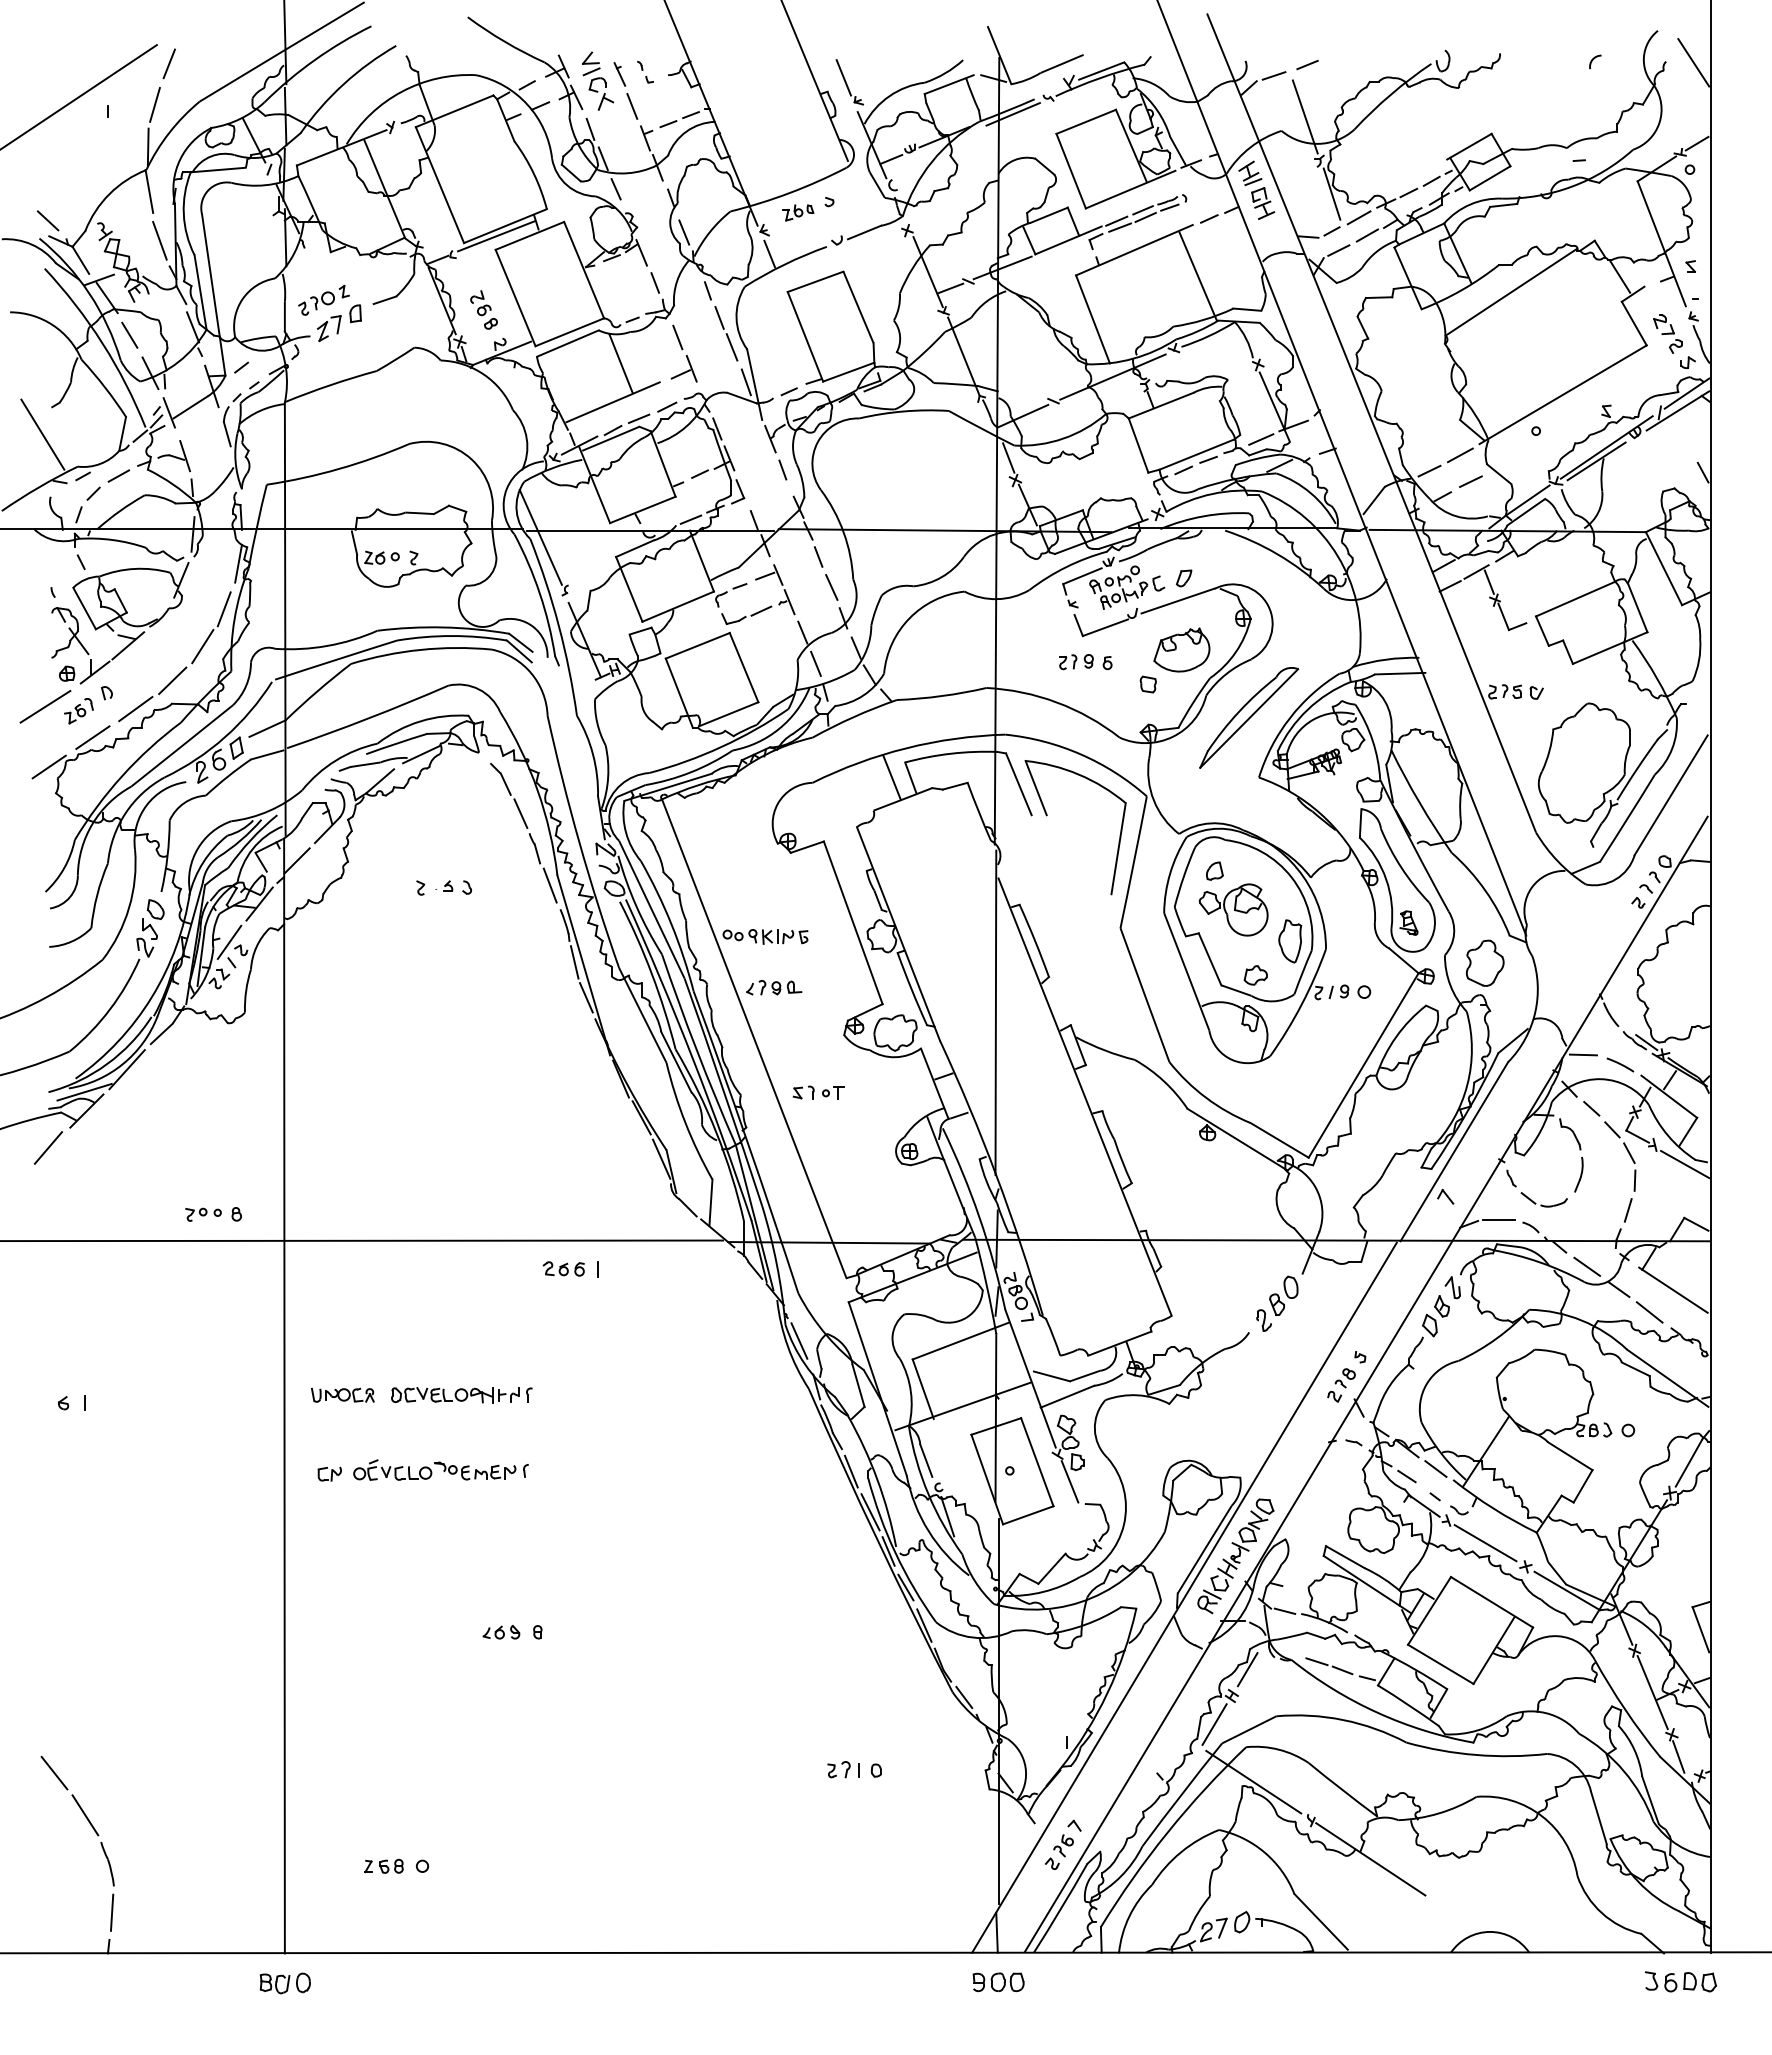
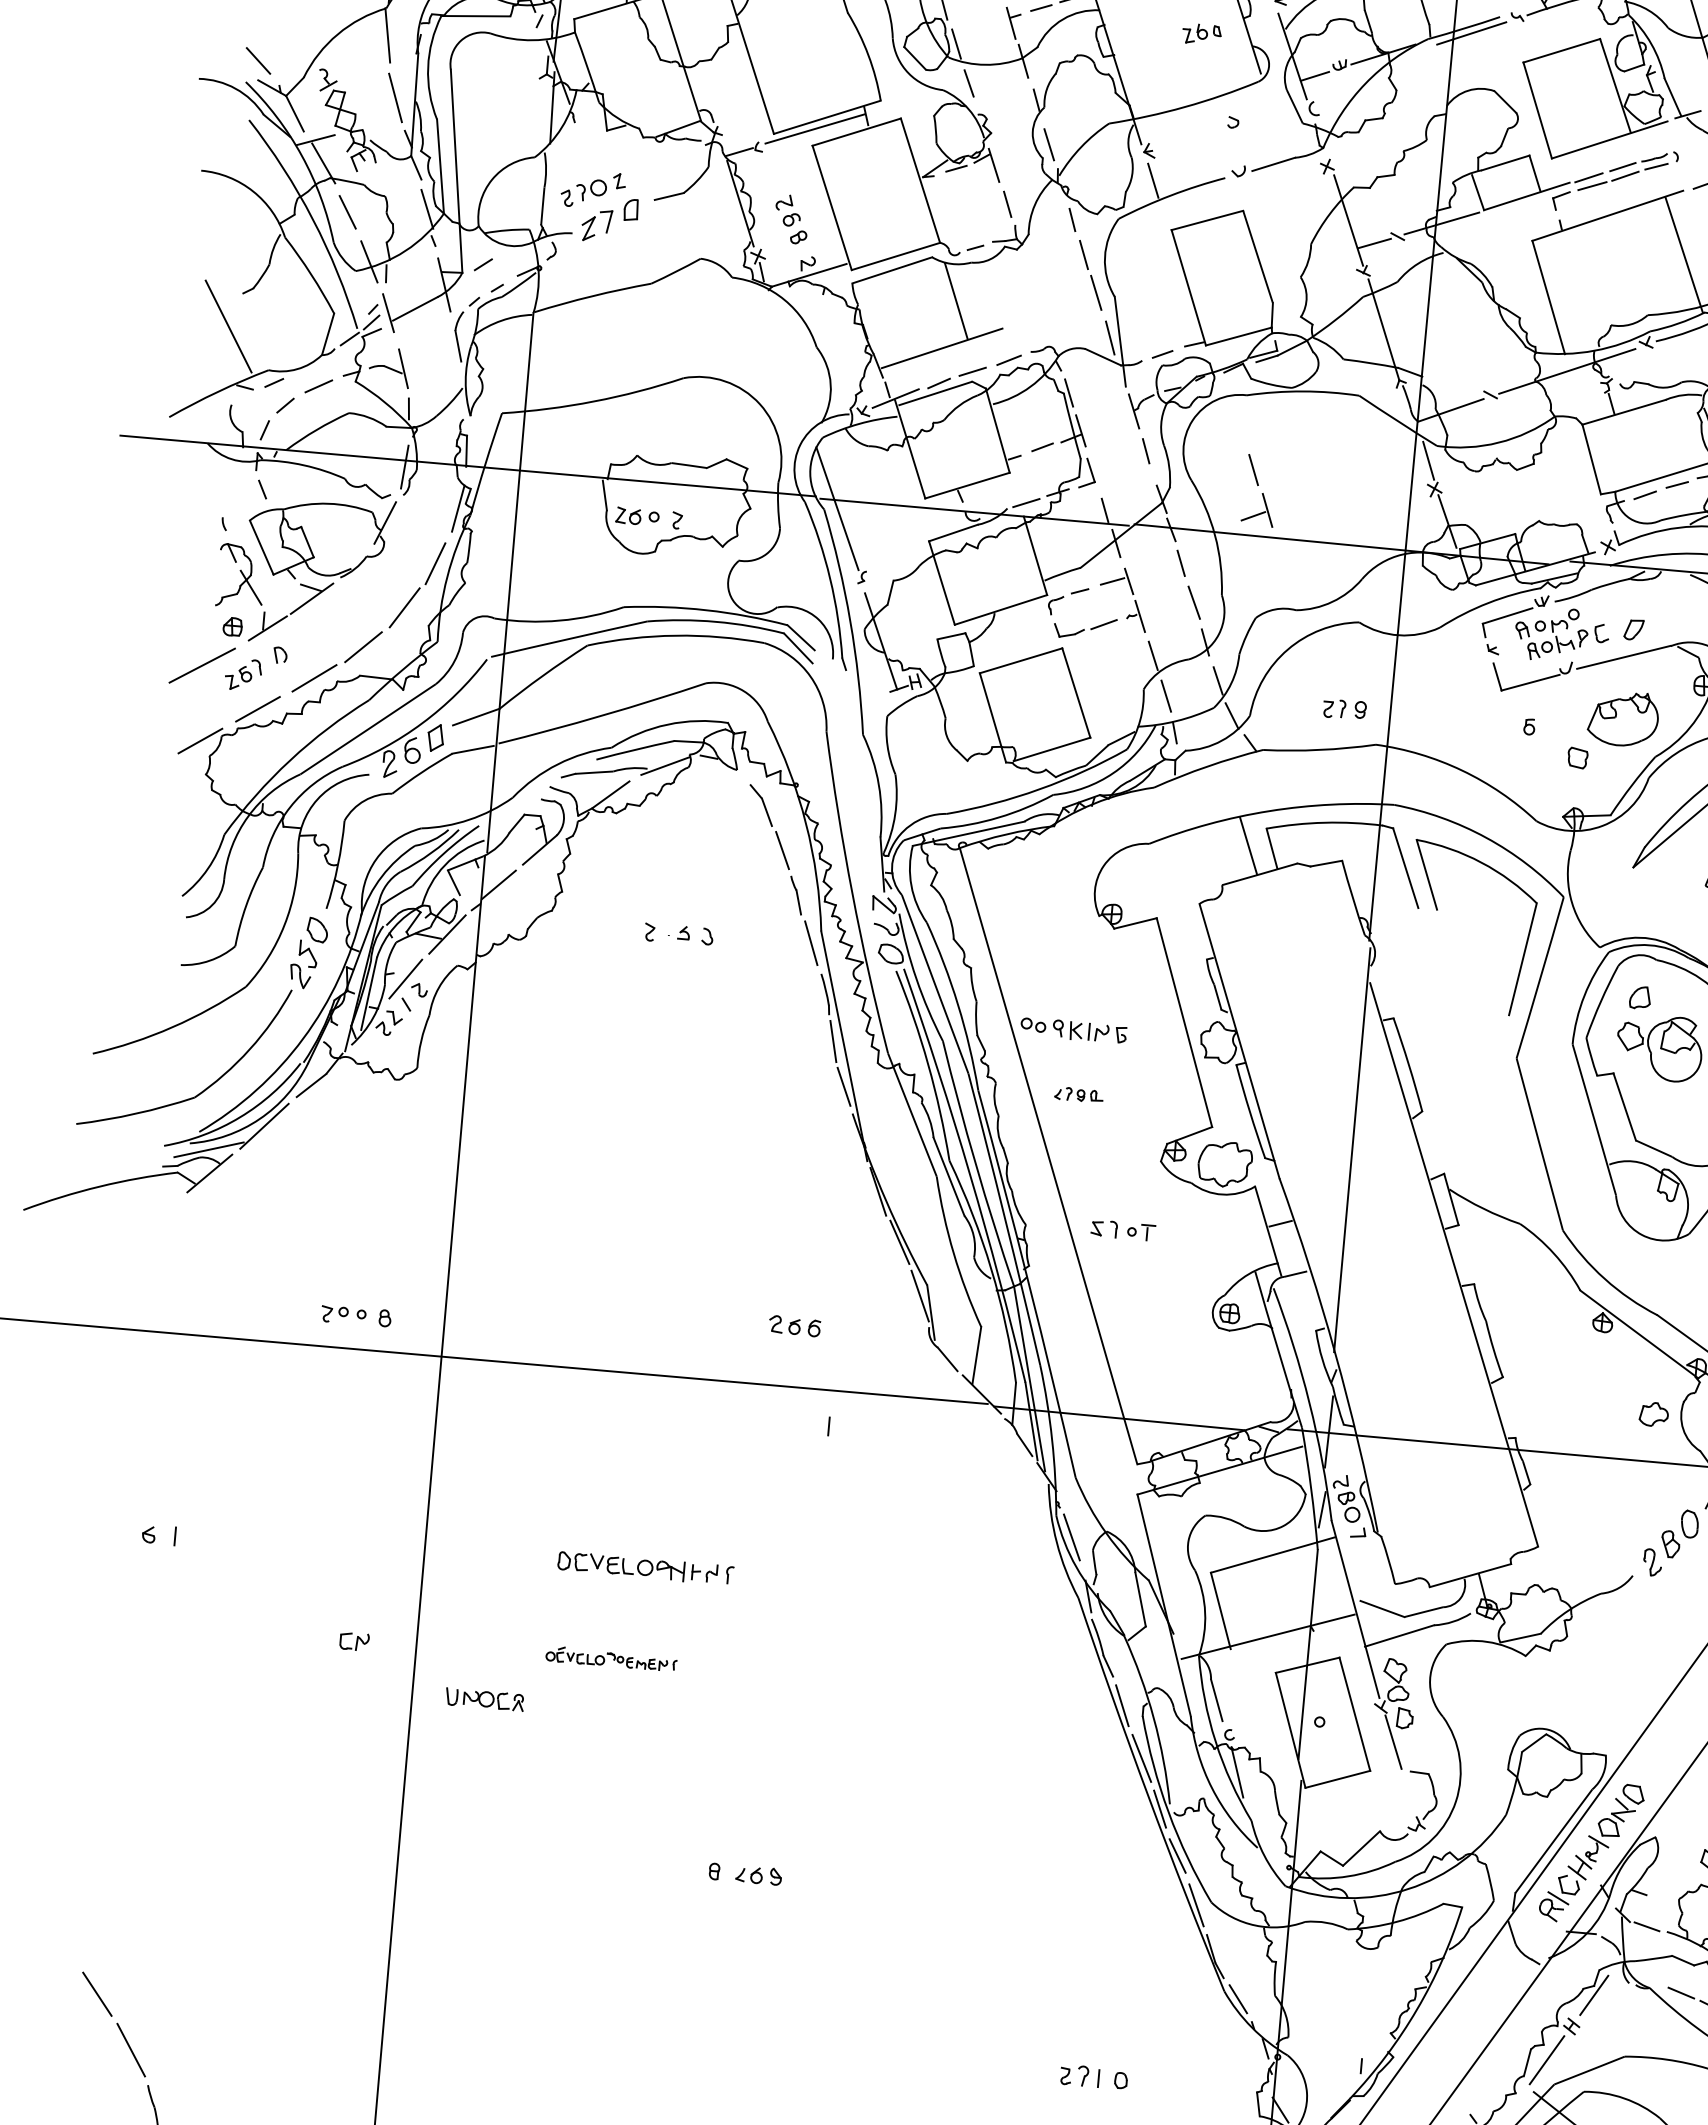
part: (798, 212) -> (1202, 33), moved
part: (683, 353) -> (1258, 490), moved
part: (1076, 662) -> (1345, 710), moved
part: (1255, 975) -> (1653, 1414), moved
part: (774, 987) -> (1079, 1094), size x0.7
line: (48, 1147) -> (158, 1214), removed
part: (563, 1268) -> (794, 1325), moved
part: (342, 1394) -> (484, 1698), moved
part: (440, 1469) -> (611, 1658), size x0.6
part: (329, 1473) -> (354, 1640), moved
part: (501, 1632) -> (758, 1875), moved

